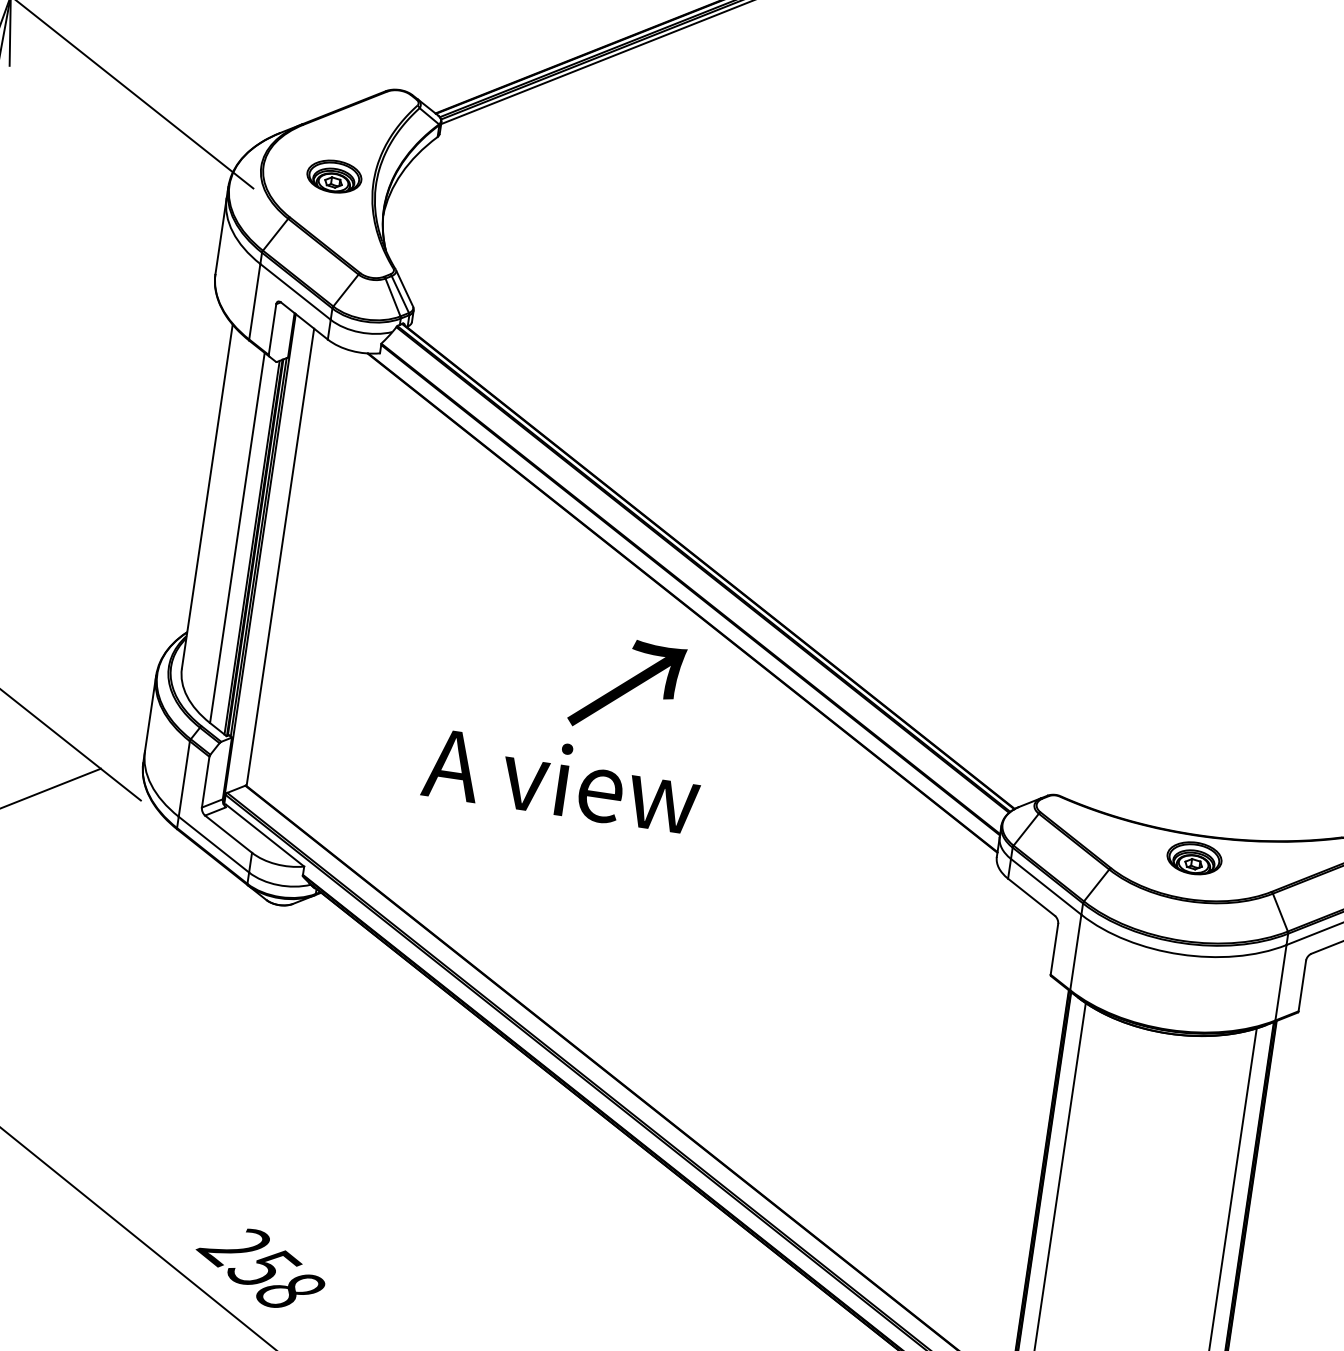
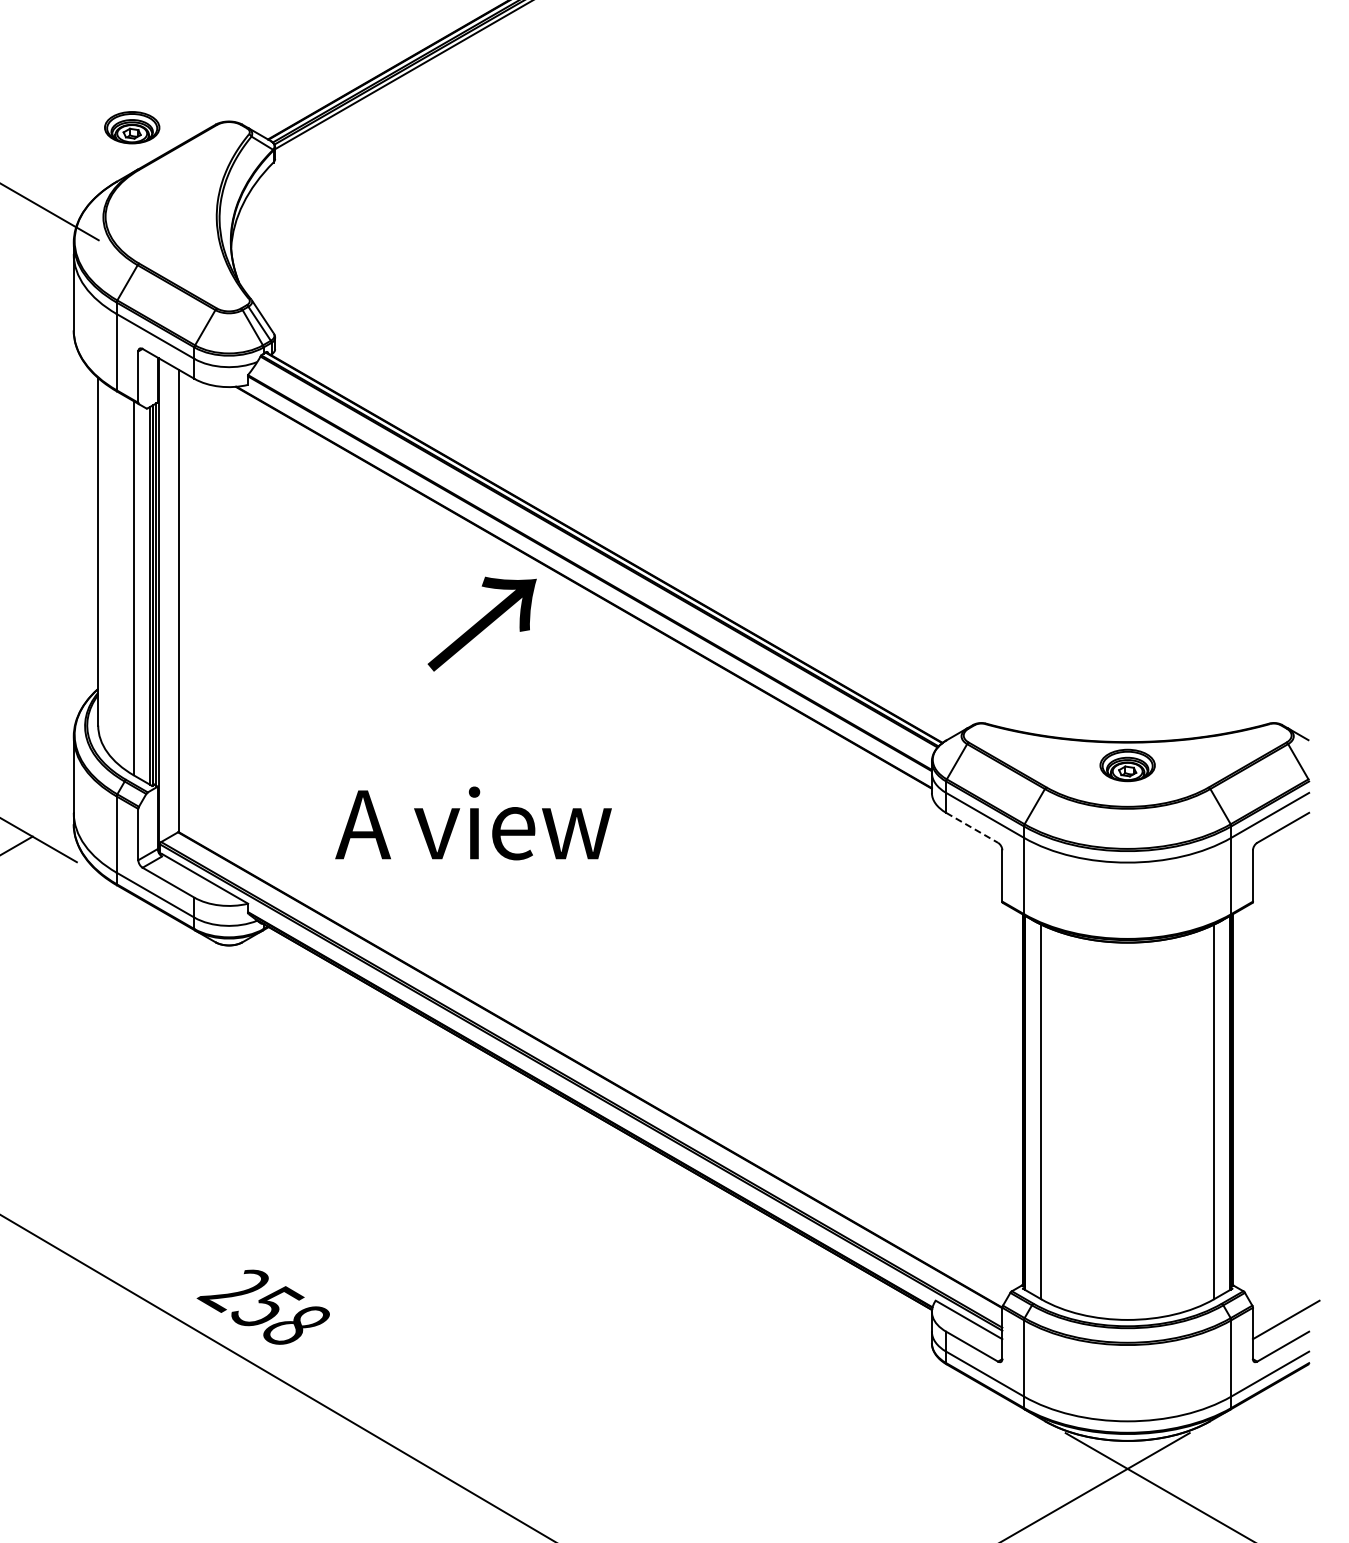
part: (334, 176) -> (132, 127), moved
text: (626, 685) -> (481, 623), moved
text: (561, 780) -> (473, 823), moved
line: (1031, 897) -> (972, 827), solid -> dashed

